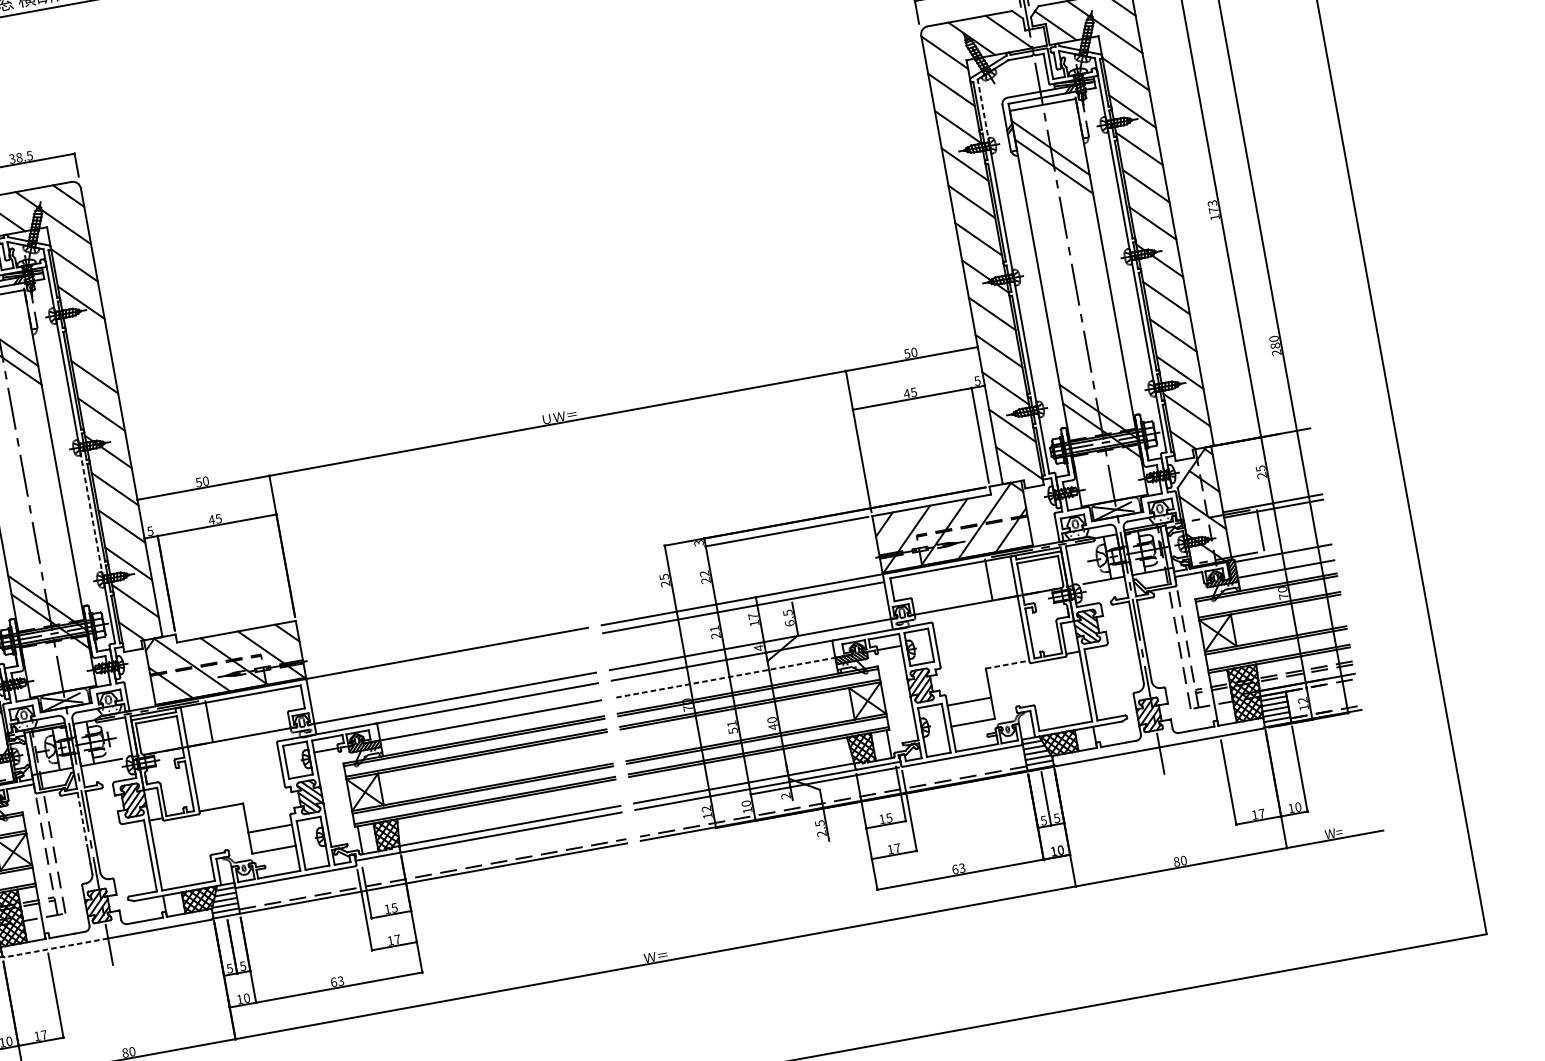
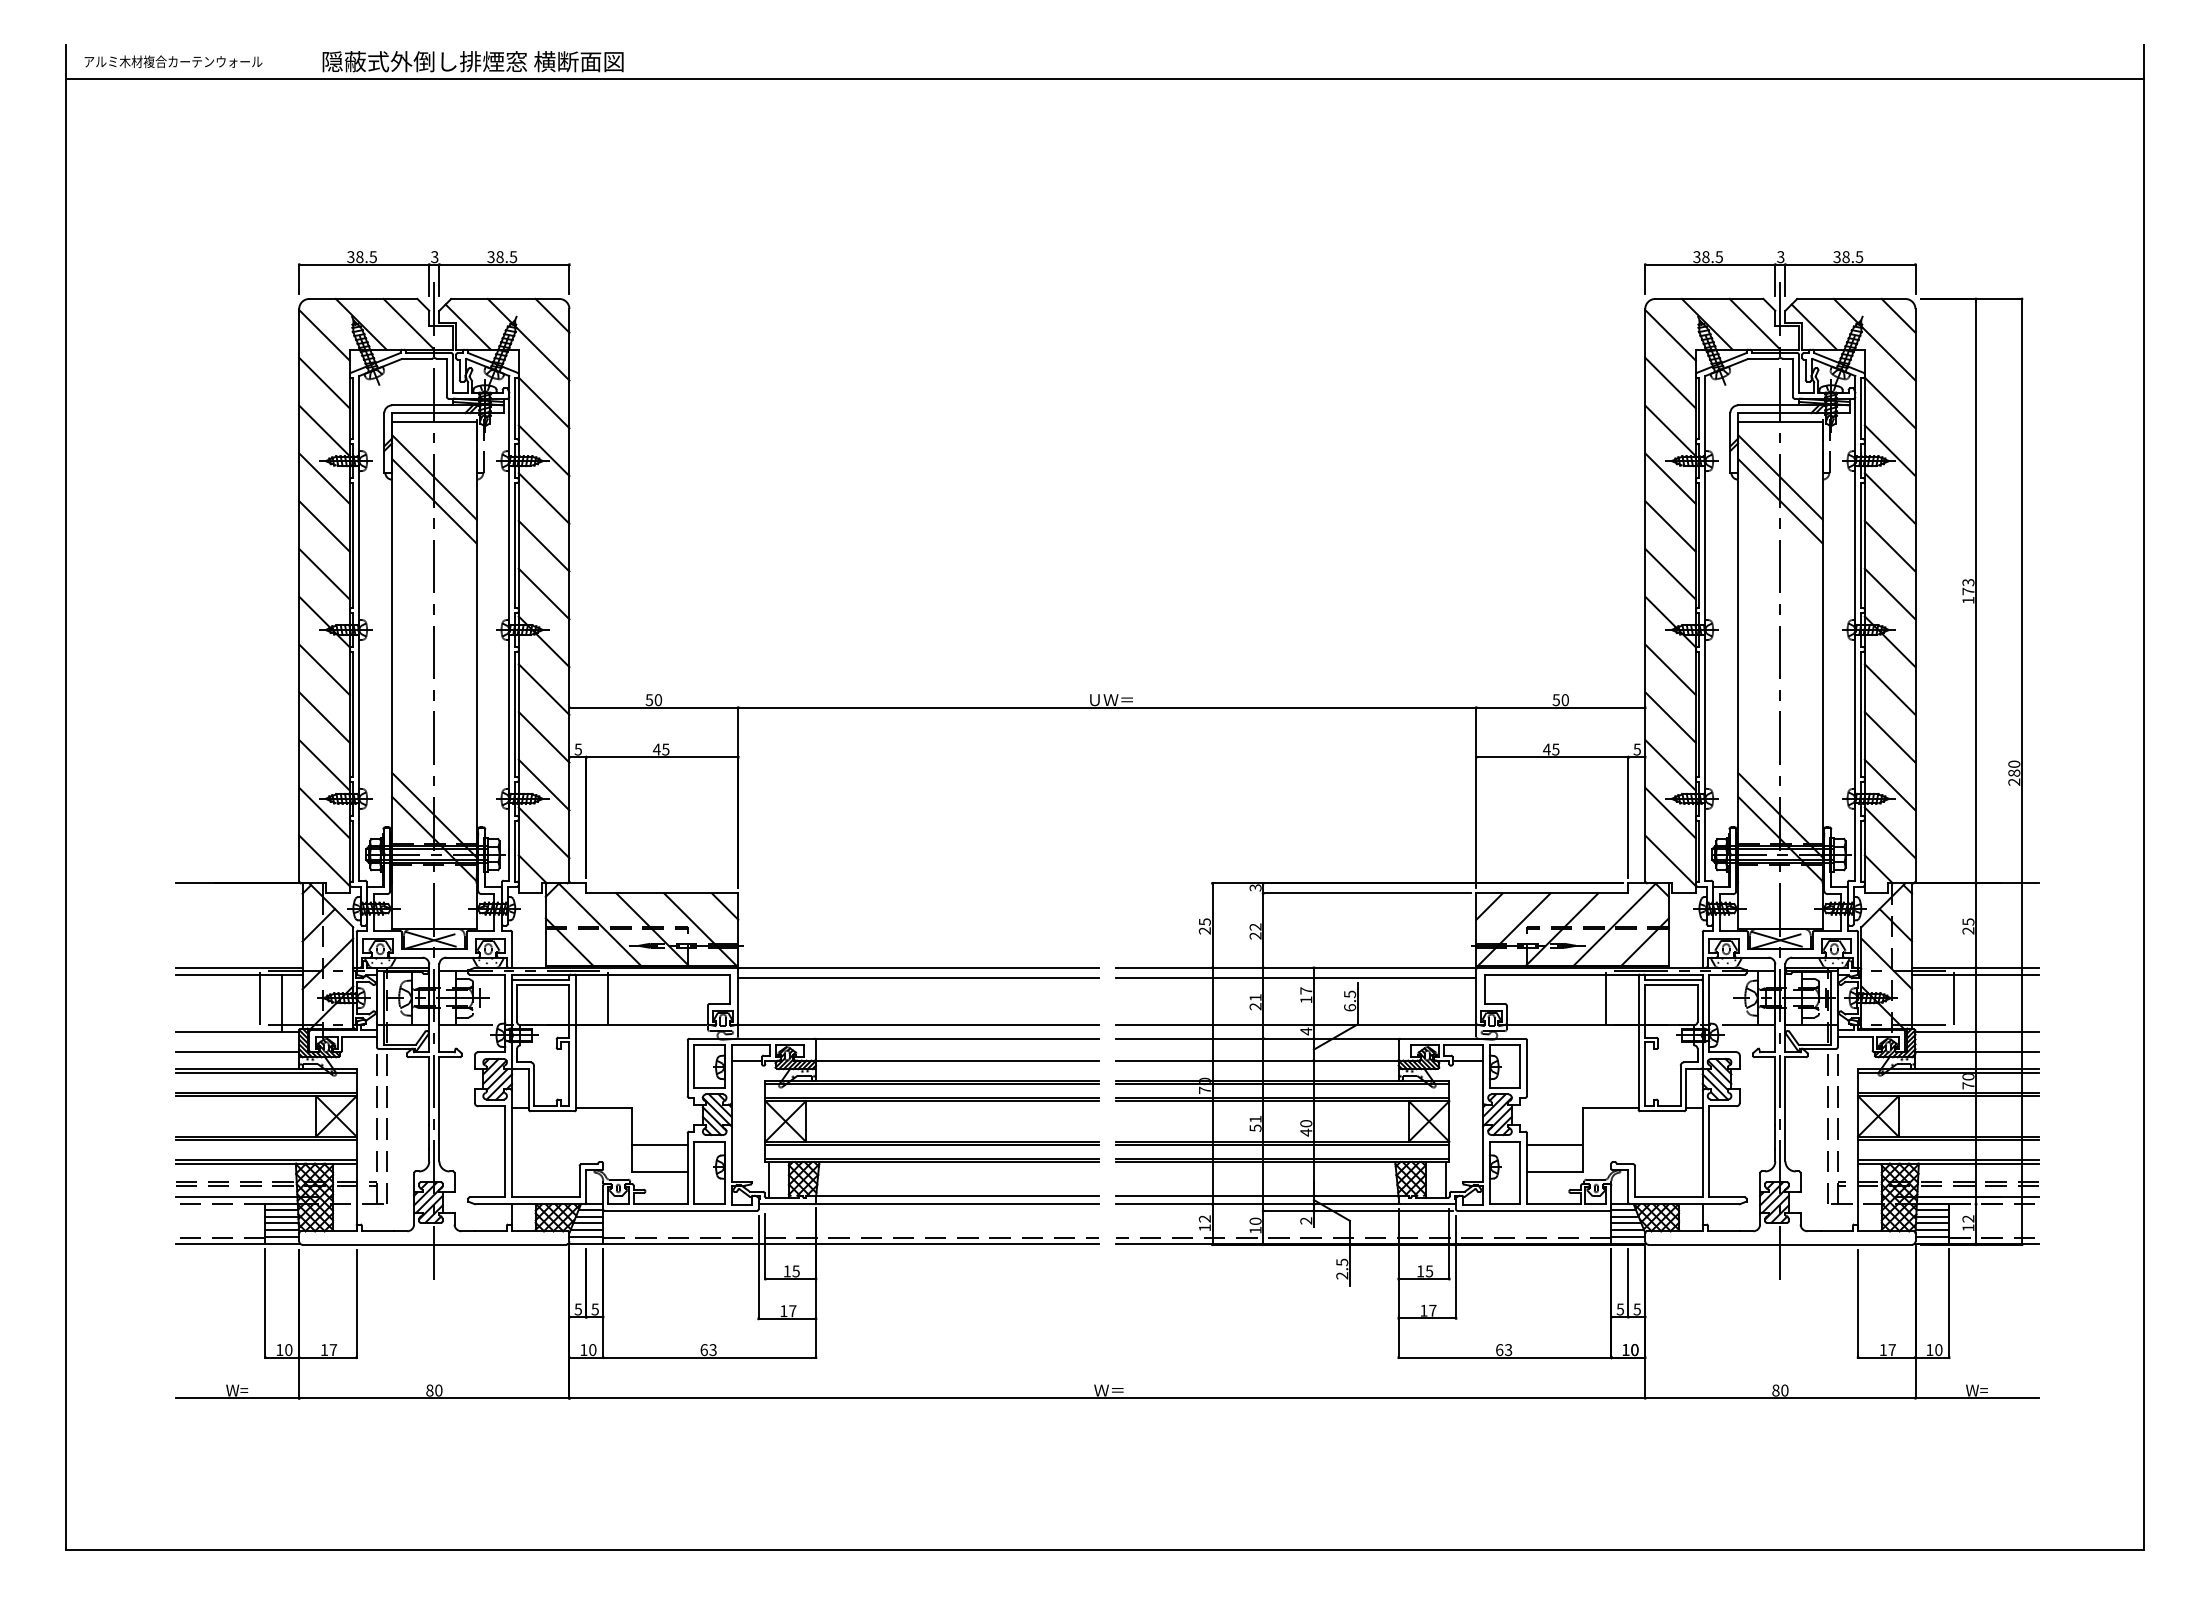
line: (983, 111) -> (1705, 416), dashed -> solid
line: (87, 340) -> (543, 498), added
line: (91, 512) -> (509, 713), dashed -> solid
line: (448, 660) -> (918, 977), added
line: (1007, 664) -> (1610, 1107), dashed -> solid
line: (725, 677) -> (1258, 1060), dashed -> solid
line: (82, 819) -> (429, 1091), dashed -> solid
line: (56, 947) -> (368, 1244), dashed -> solid

